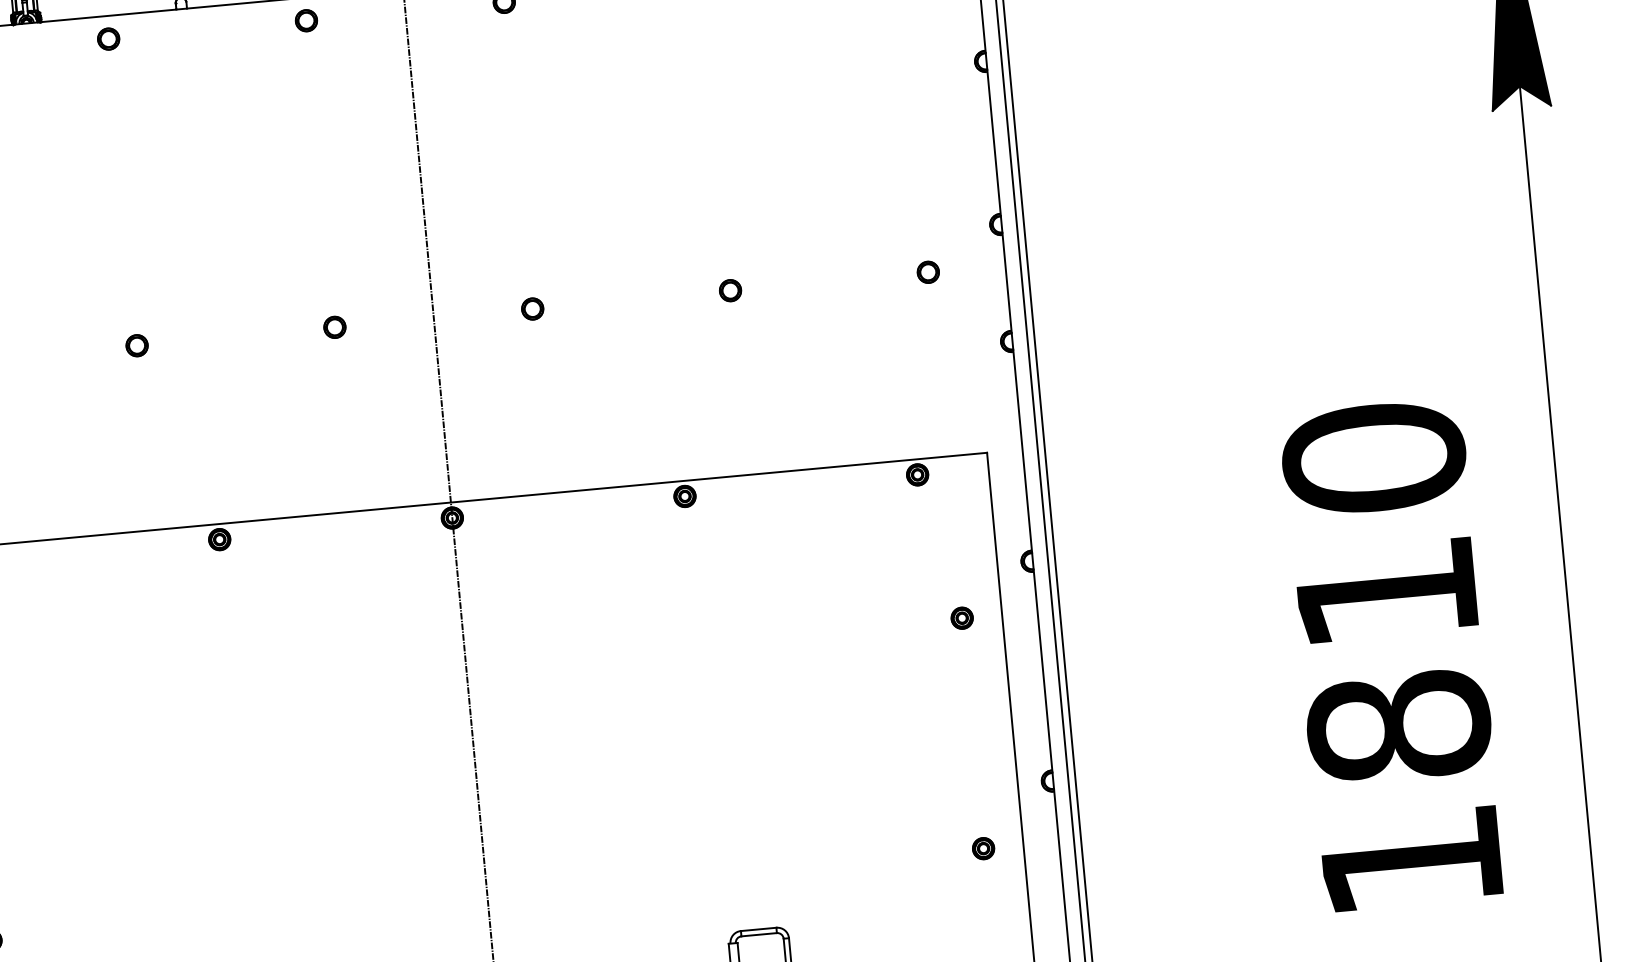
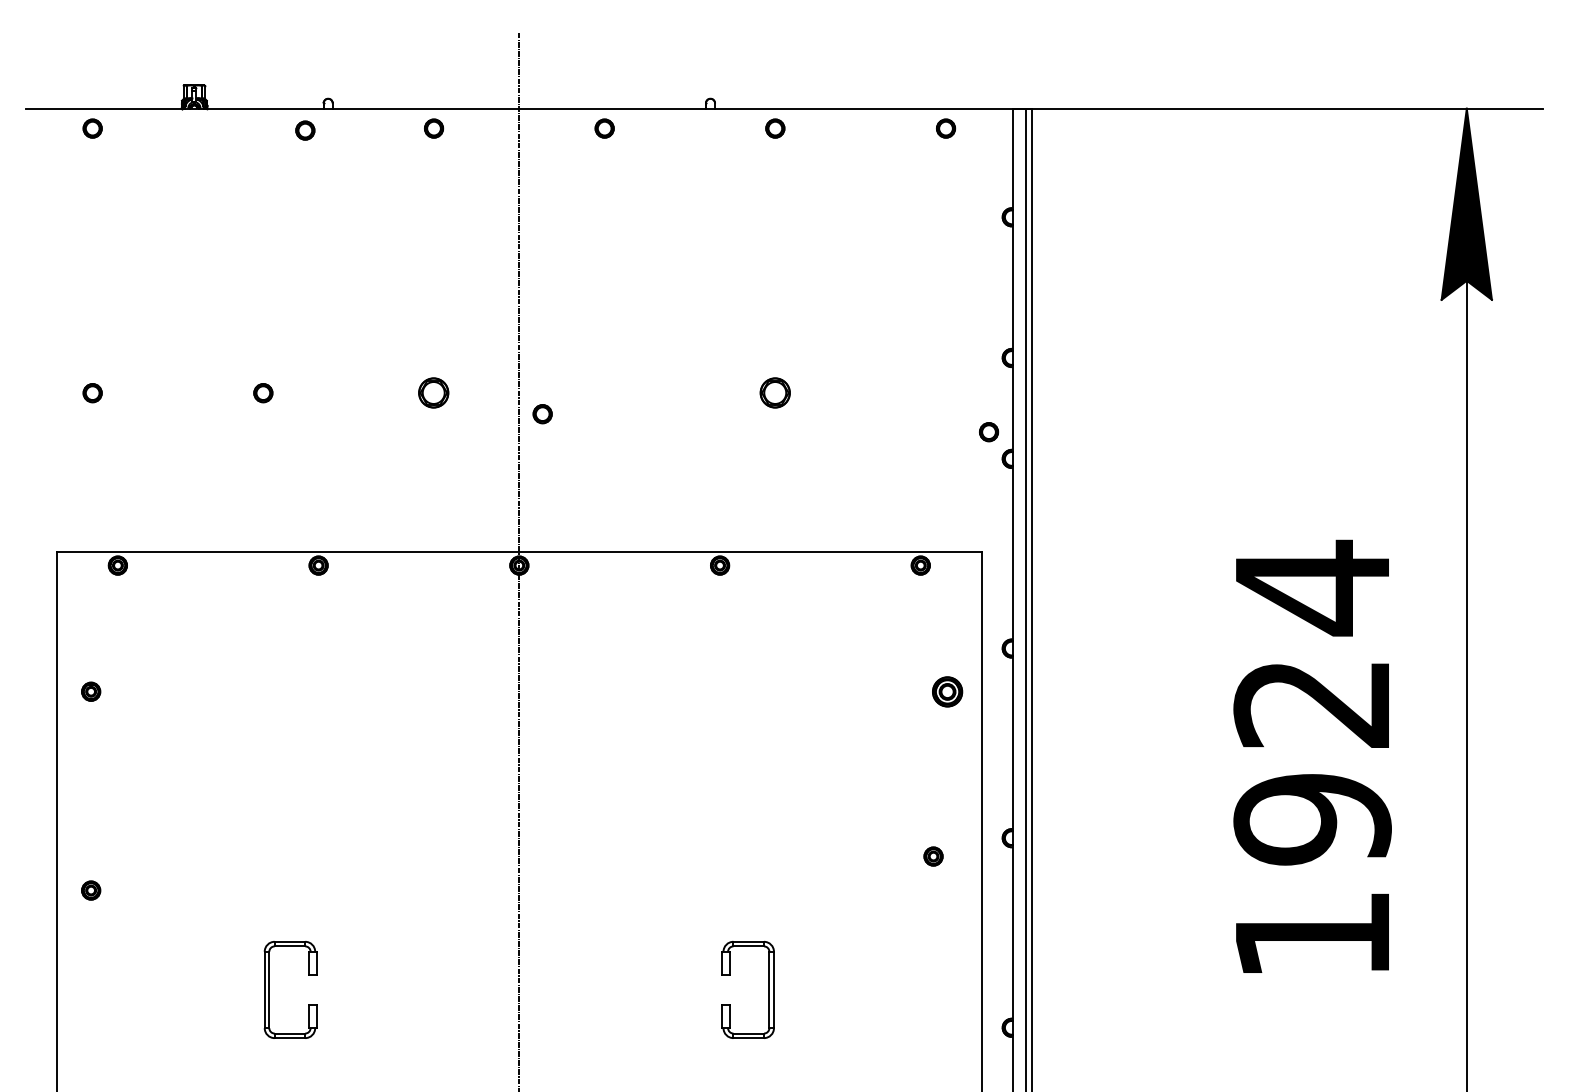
part: (108, 38) -> (305, 130), moved
part: (928, 272) -> (989, 432), moved
part: (730, 291) -> (775, 393), size x1.6
part: (532, 309) -> (542, 414), moved
part: (335, 327) -> (434, 393), size x1.6
text: (1386, 591) -> (1312, 702), 1810 -> 1924
part: (962, 617) -> (947, 691), size x1.6
part: (983, 848) -> (933, 856), moved

